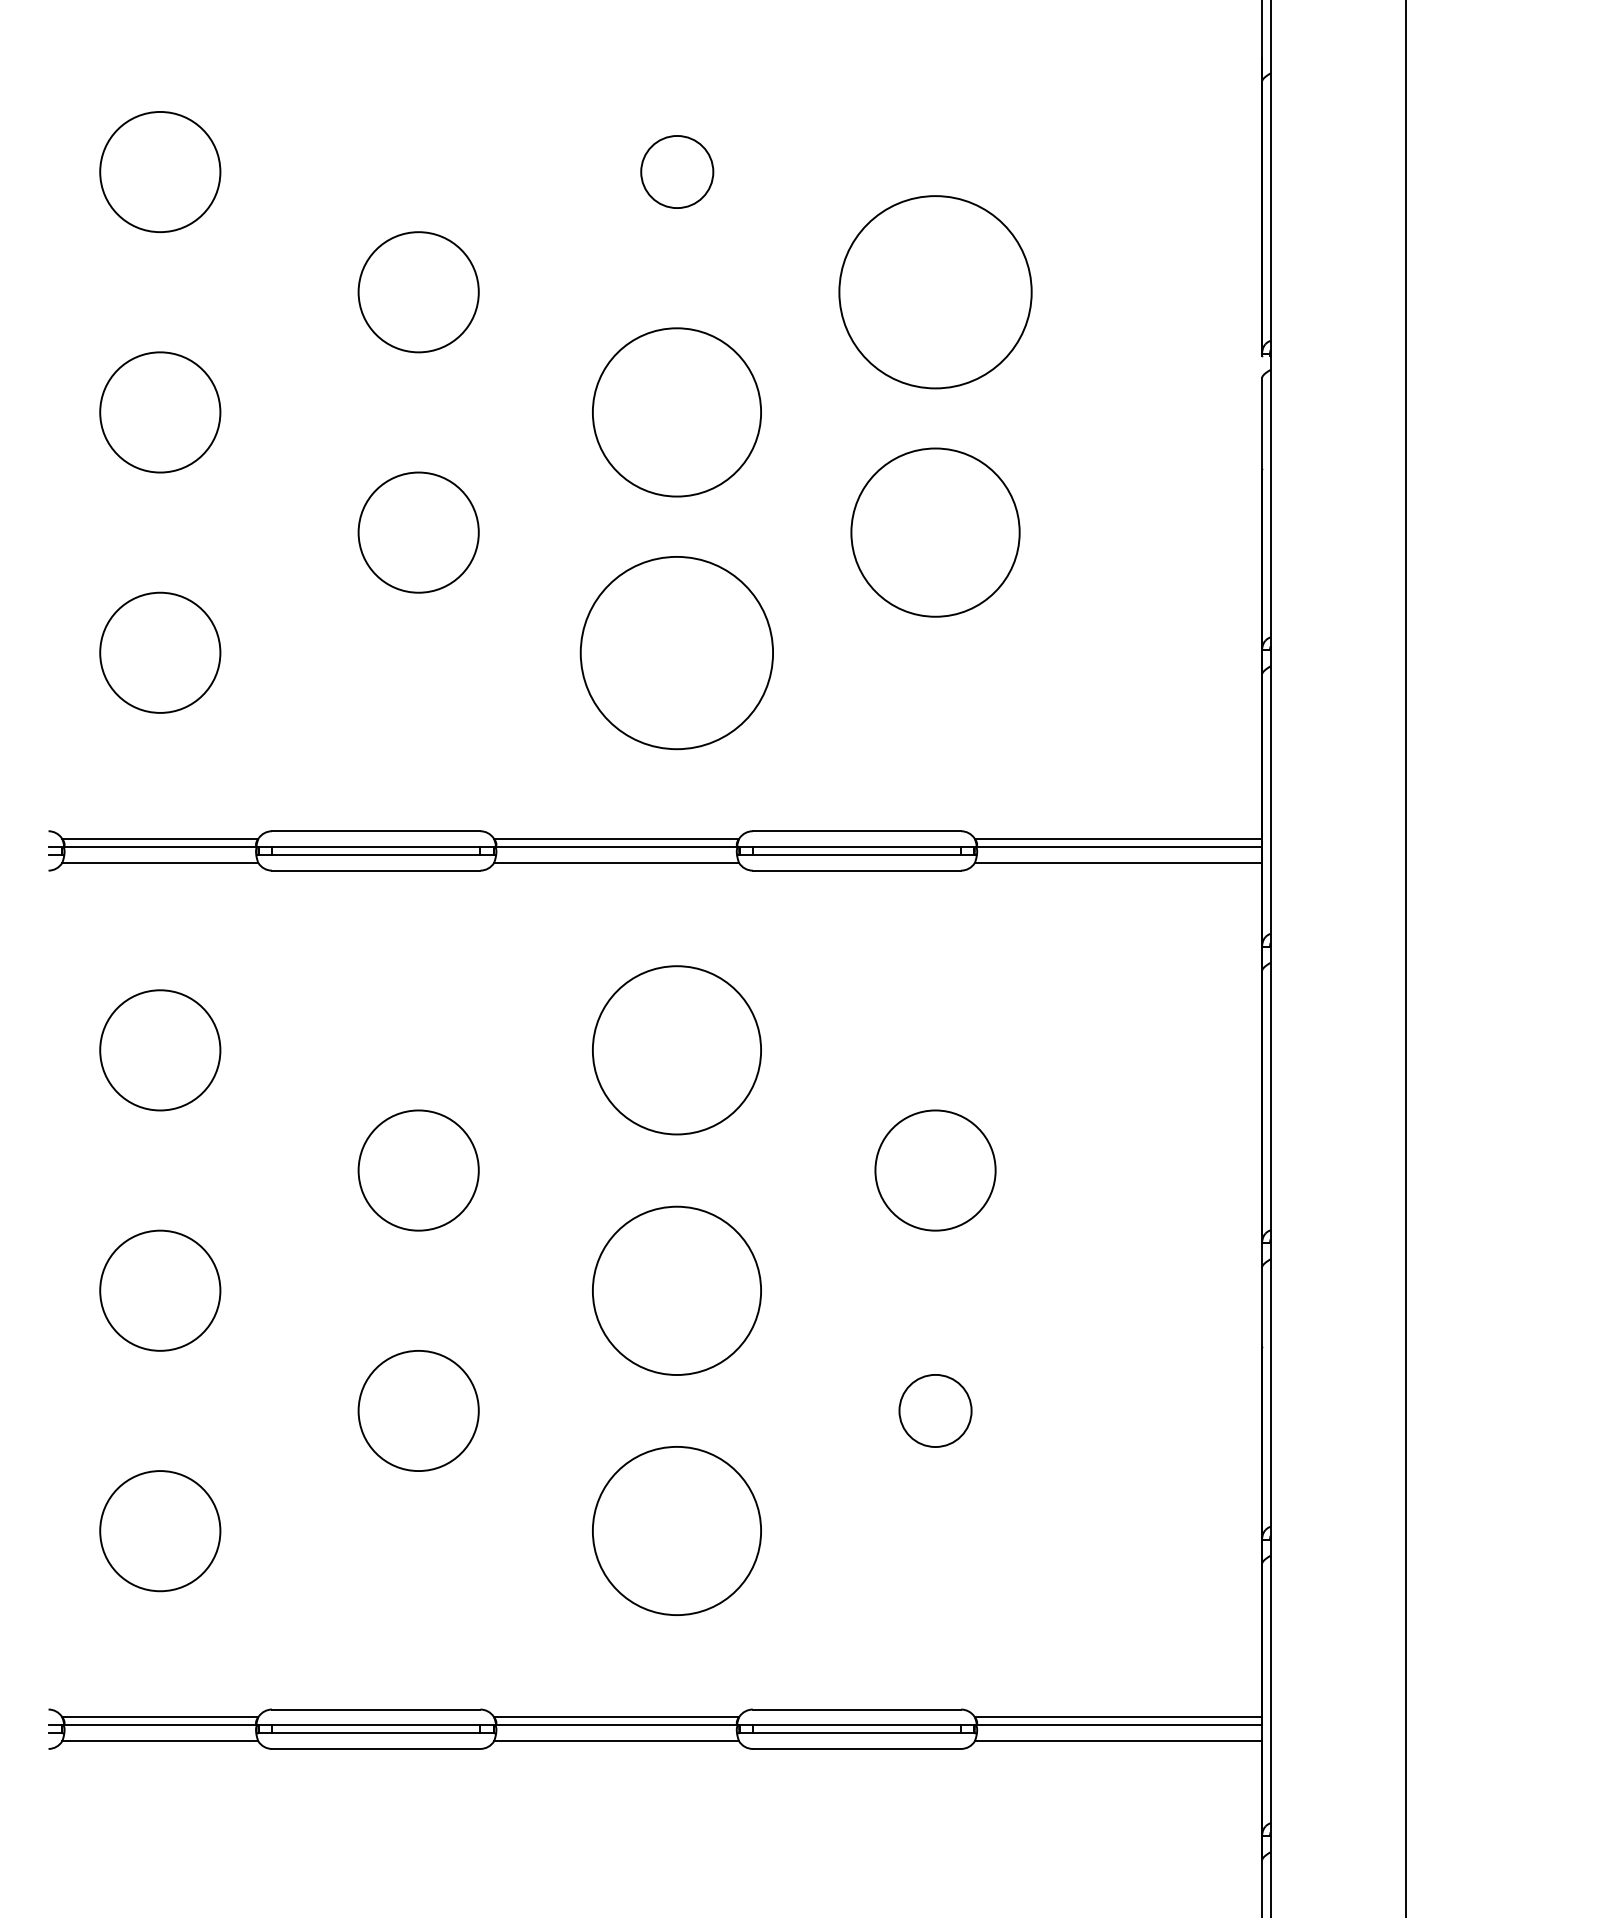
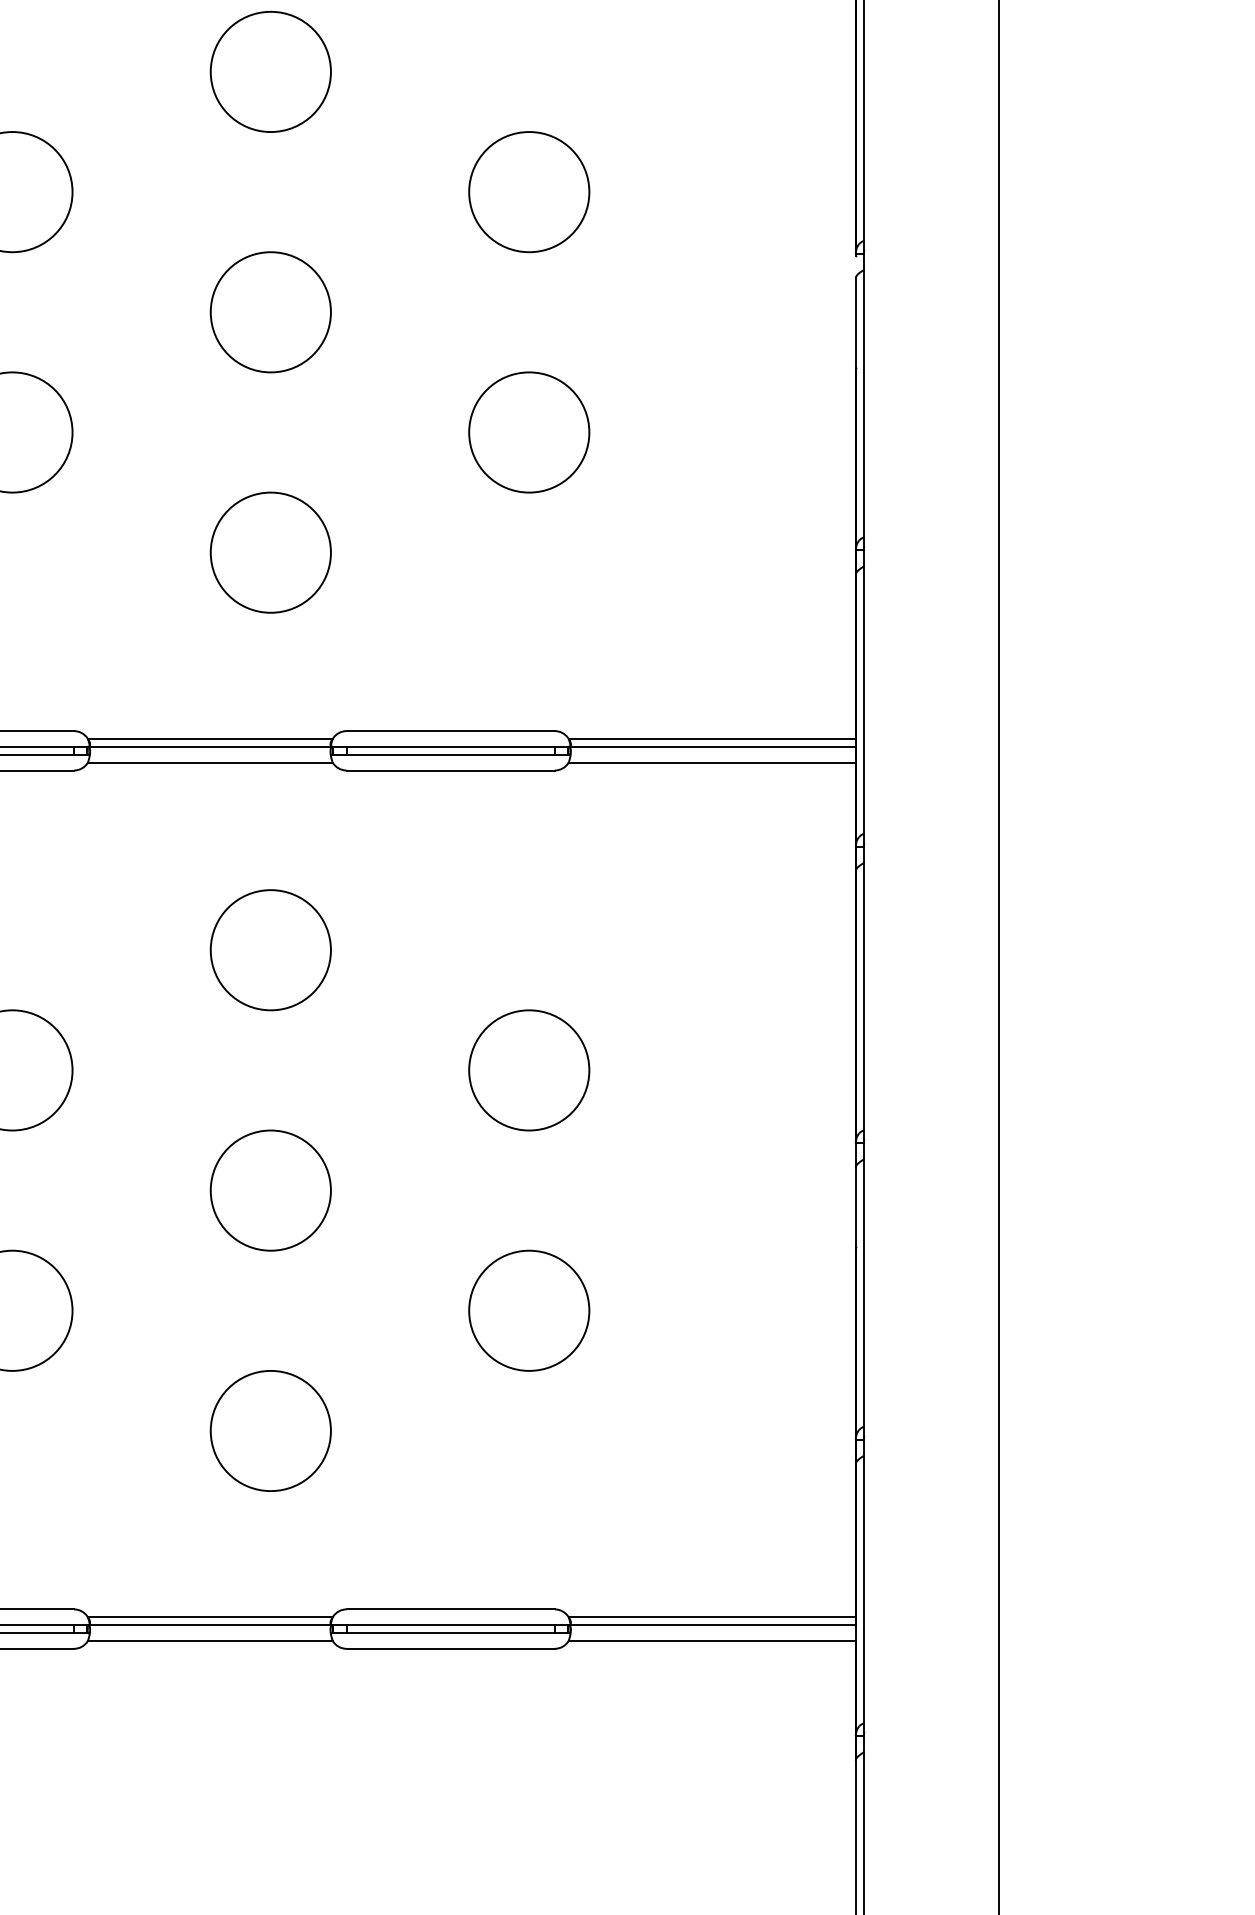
circle: (677, 171) -> (271, 71), size x1.67
circle: (935, 292) -> (529, 192), size x0.62
circle: (677, 412) -> (271, 312), size x0.71
circle: (935, 532) -> (529, 432), size x0.71
circle: (677, 652) -> (271, 552), size x0.62
circle: (677, 1050) -> (271, 950), size x0.71
circle: (677, 1290) -> (271, 1190), size x0.71
circle: (935, 1410) -> (529, 1310), size x1.67
circle: (677, 1531) -> (271, 1431), size x0.71

